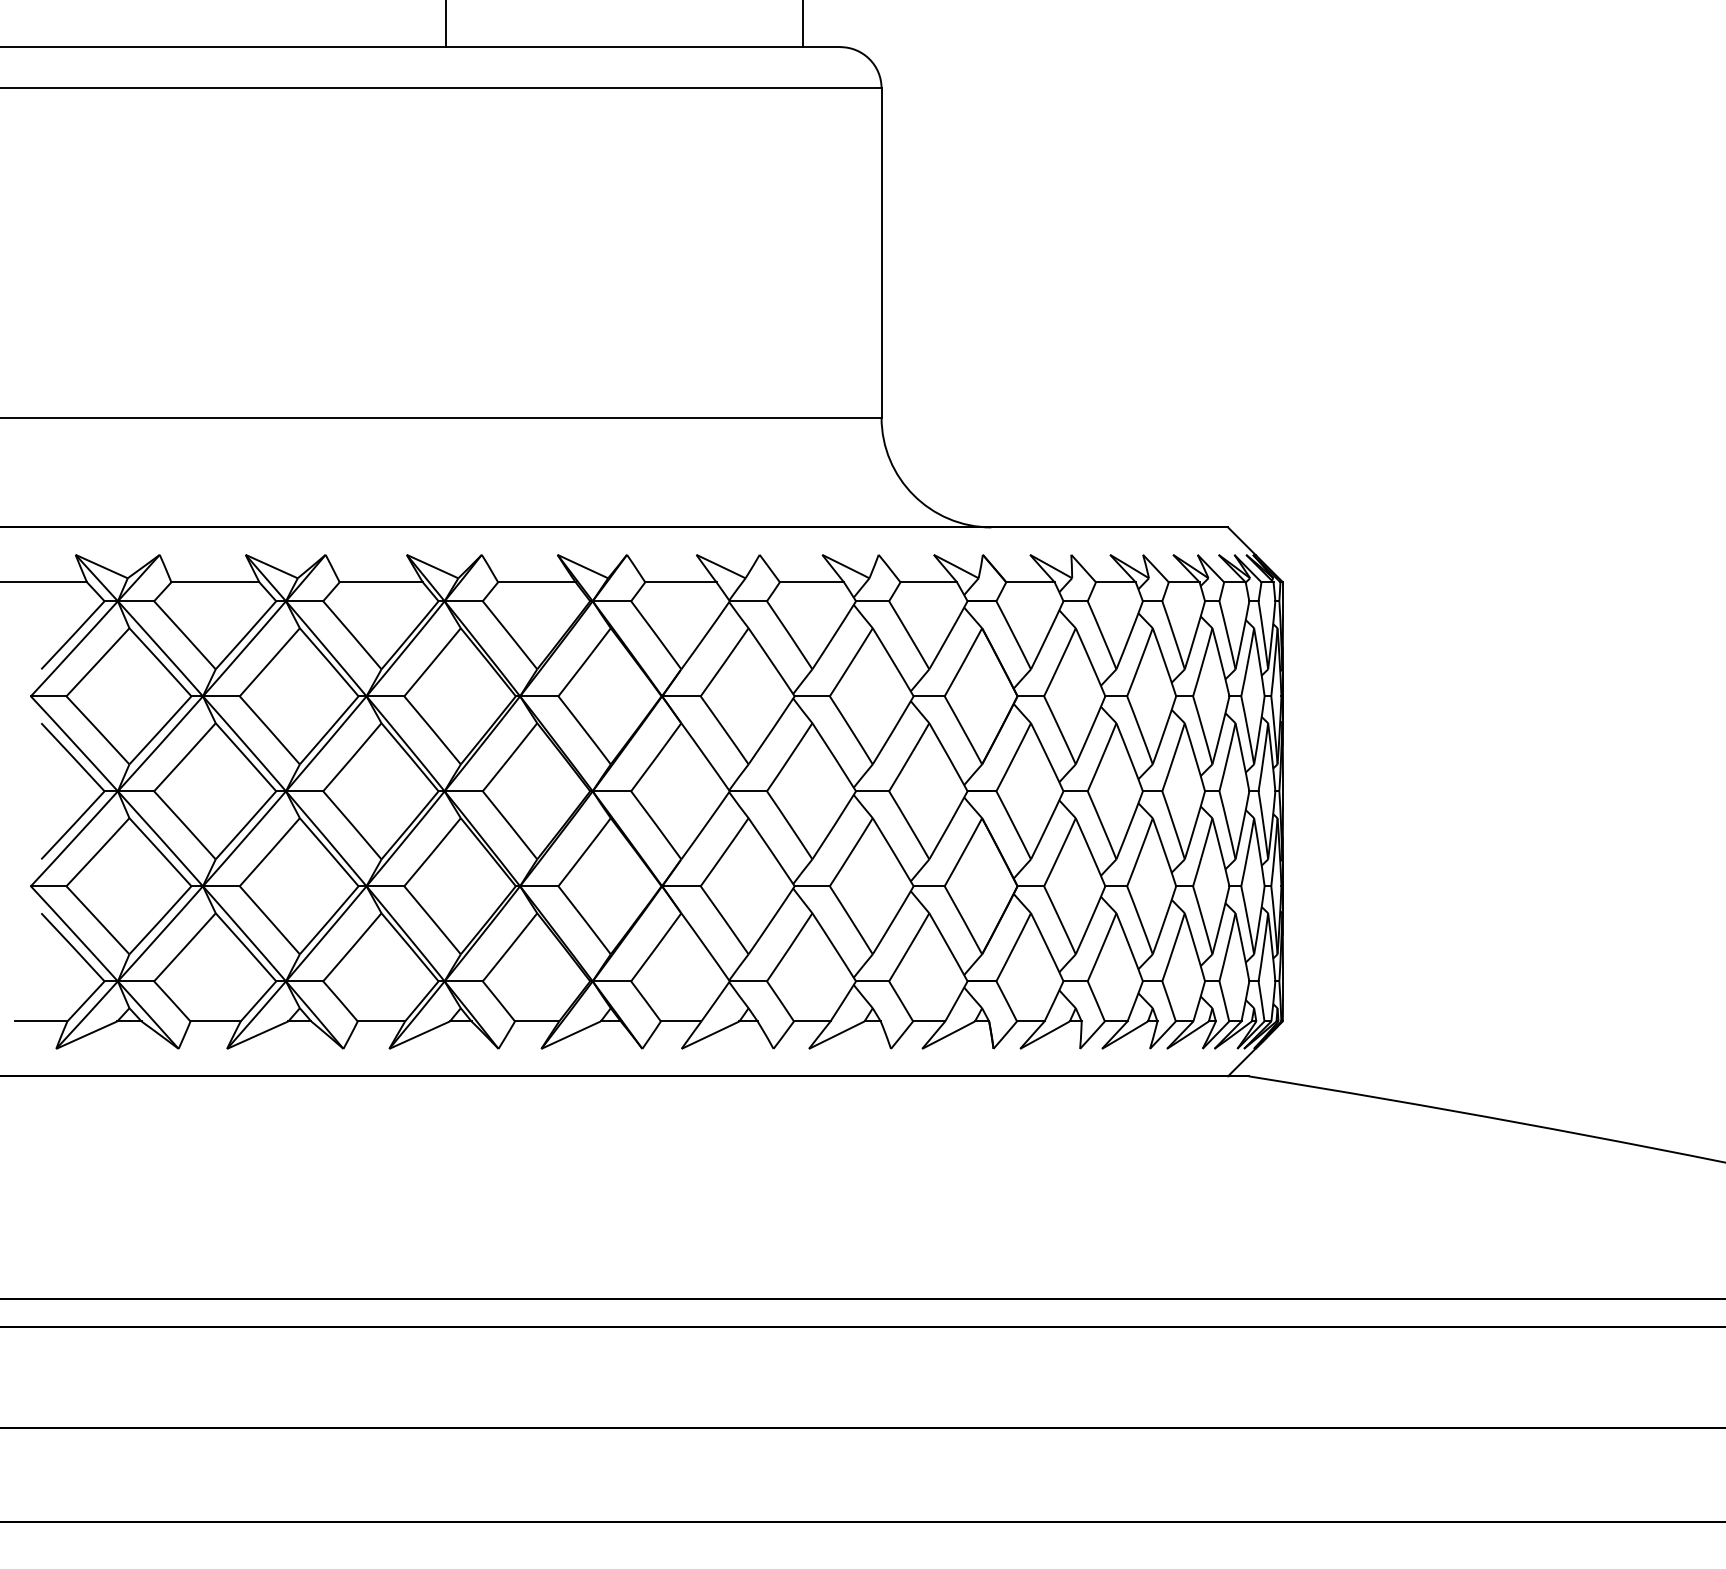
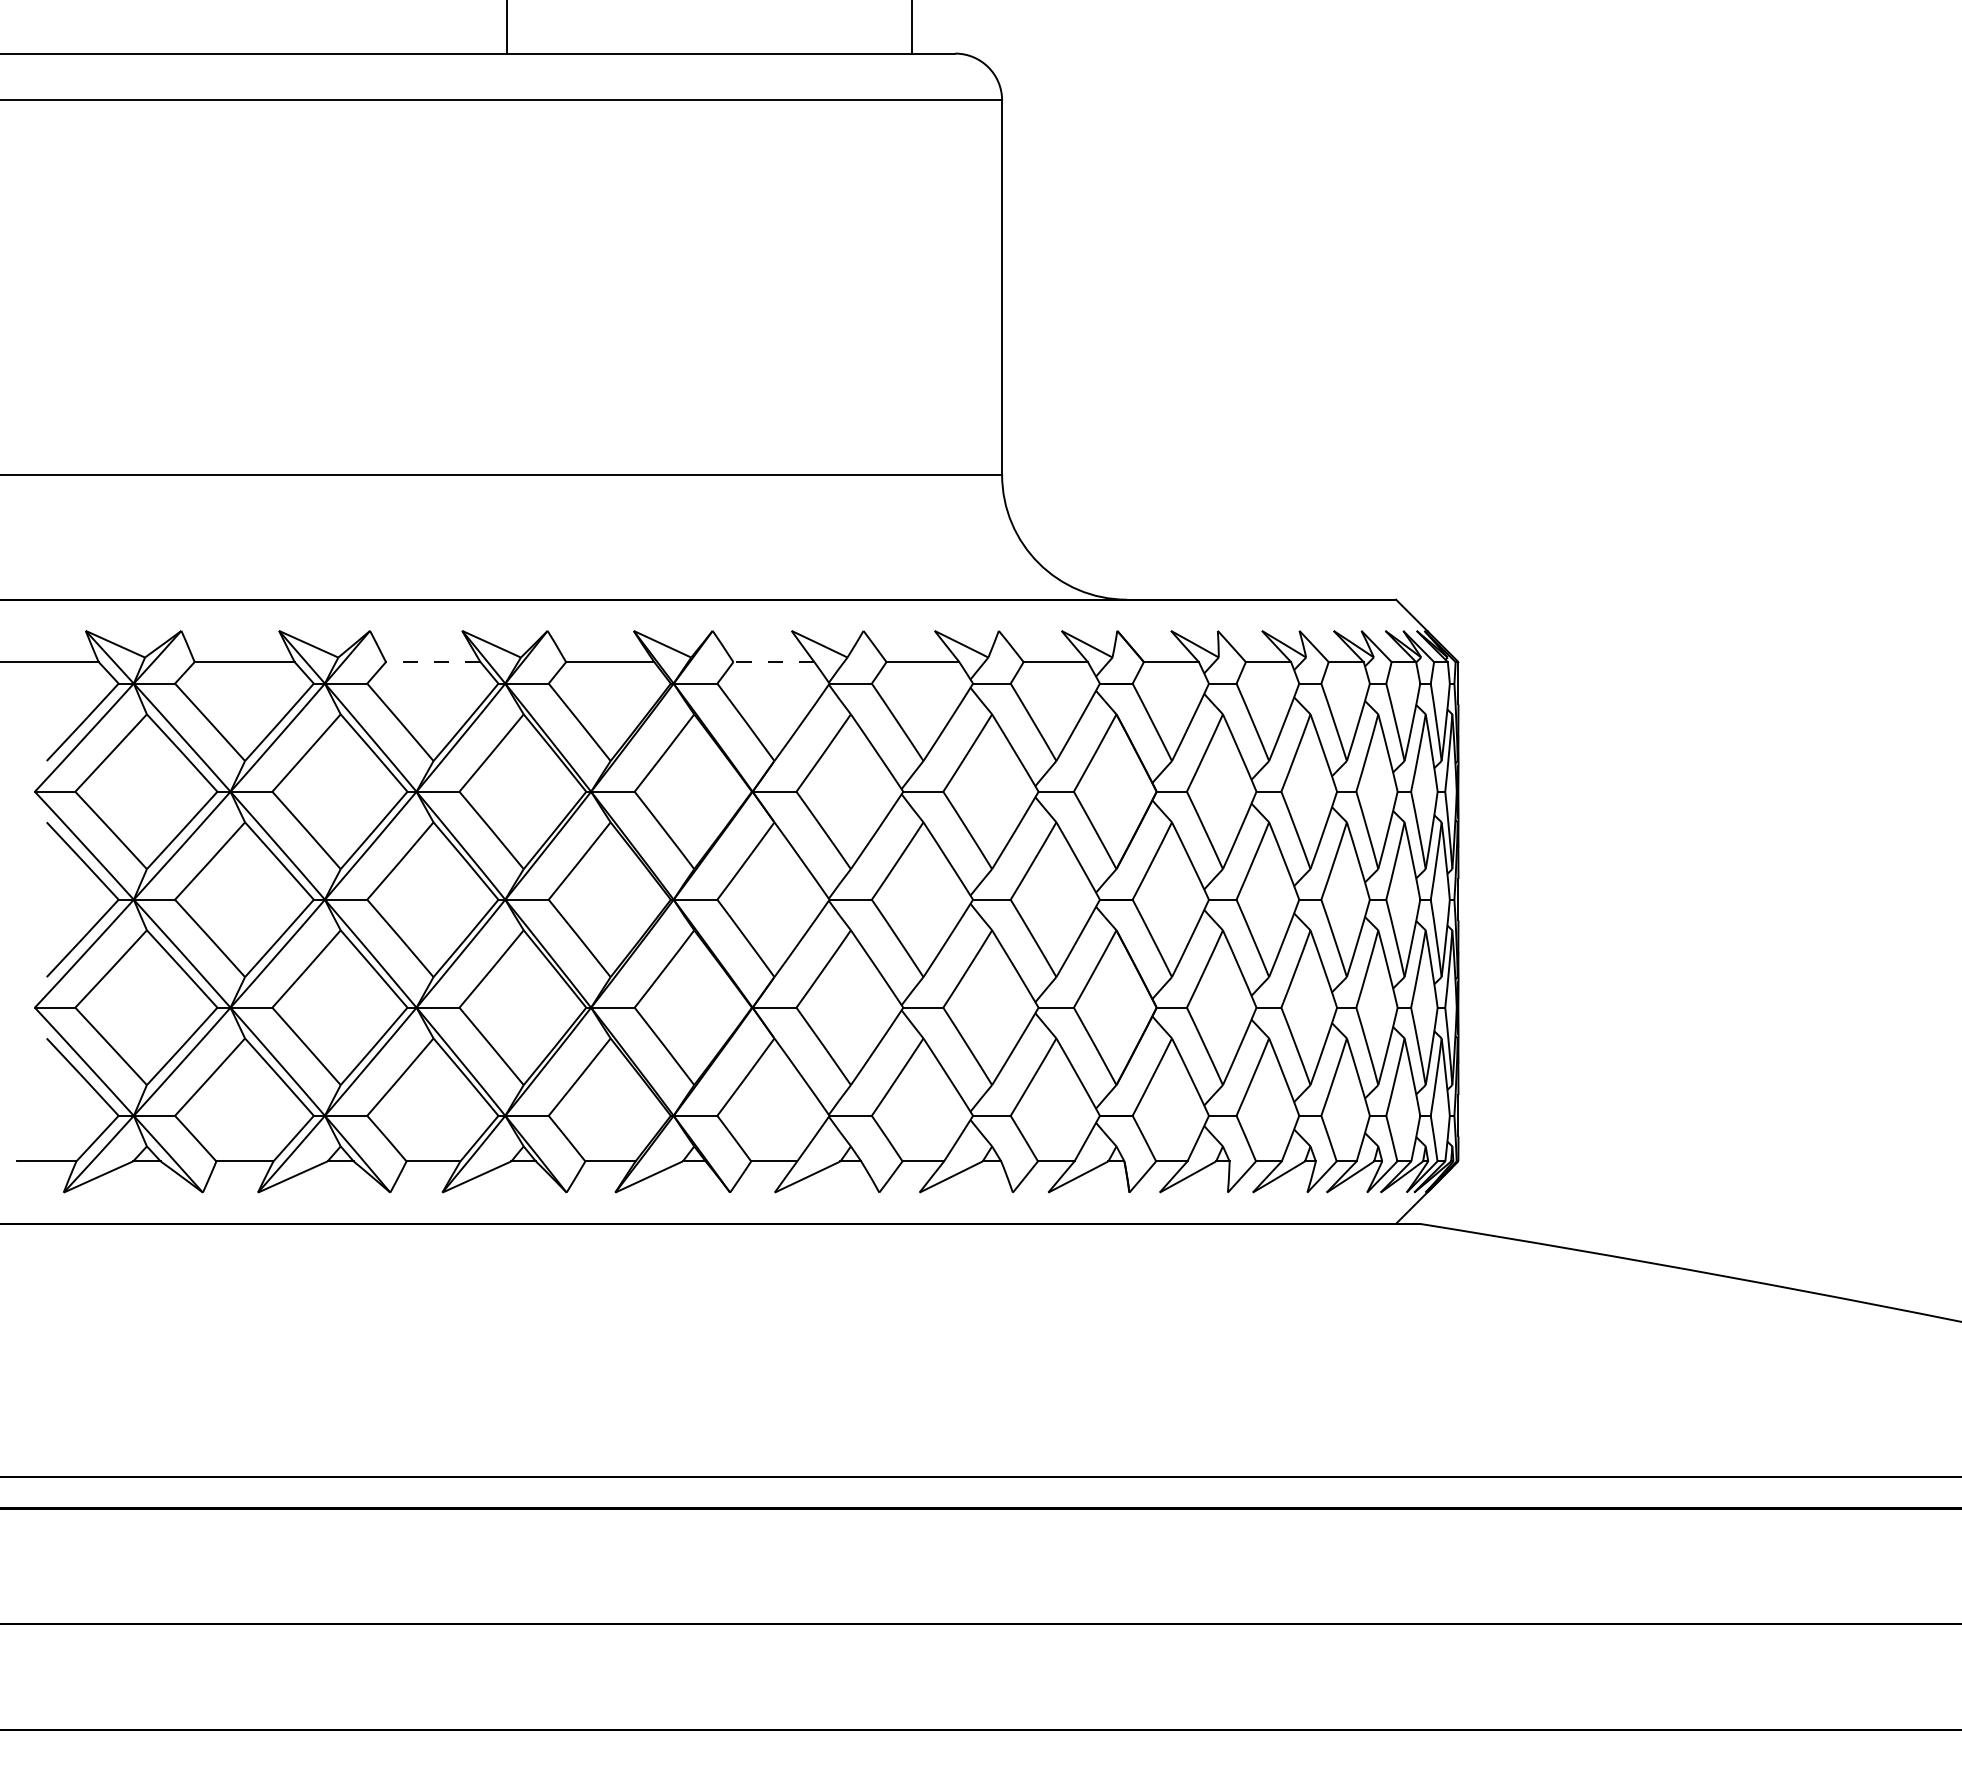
line: (380, 582) -> (432, 662), solid -> dashed
line: (680, 582) -> (773, 662), solid -> dashed

